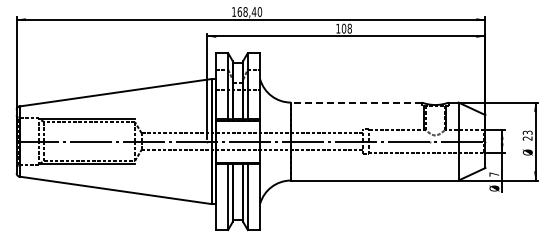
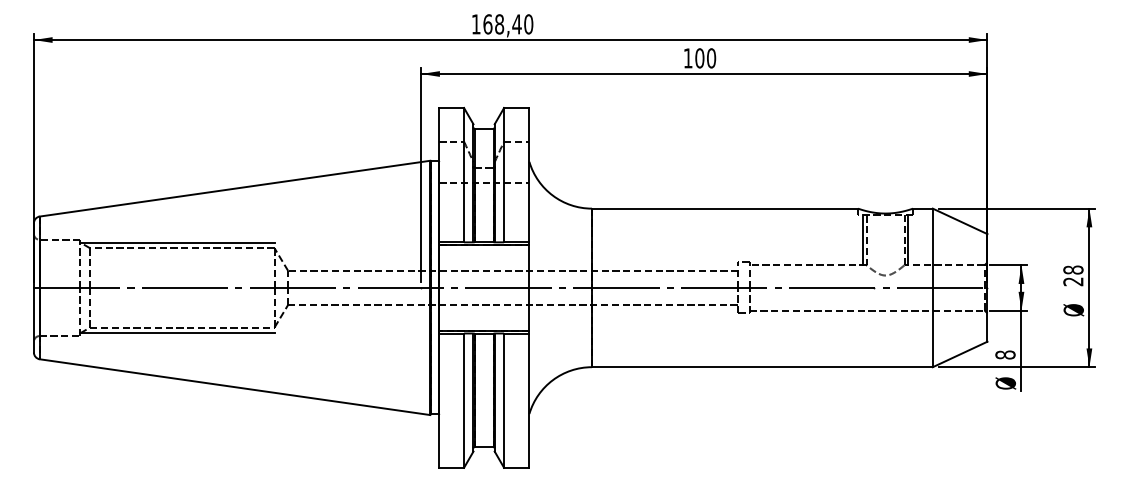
text: (349, 28) -> (710, 57), 108 -> 100
line: (355, 102) -> (723, 208), dashed -> solid
text: (527, 132) -> (1073, 269), 23 -> 28
text: (494, 174) -> (1005, 354), 7 -> 8

